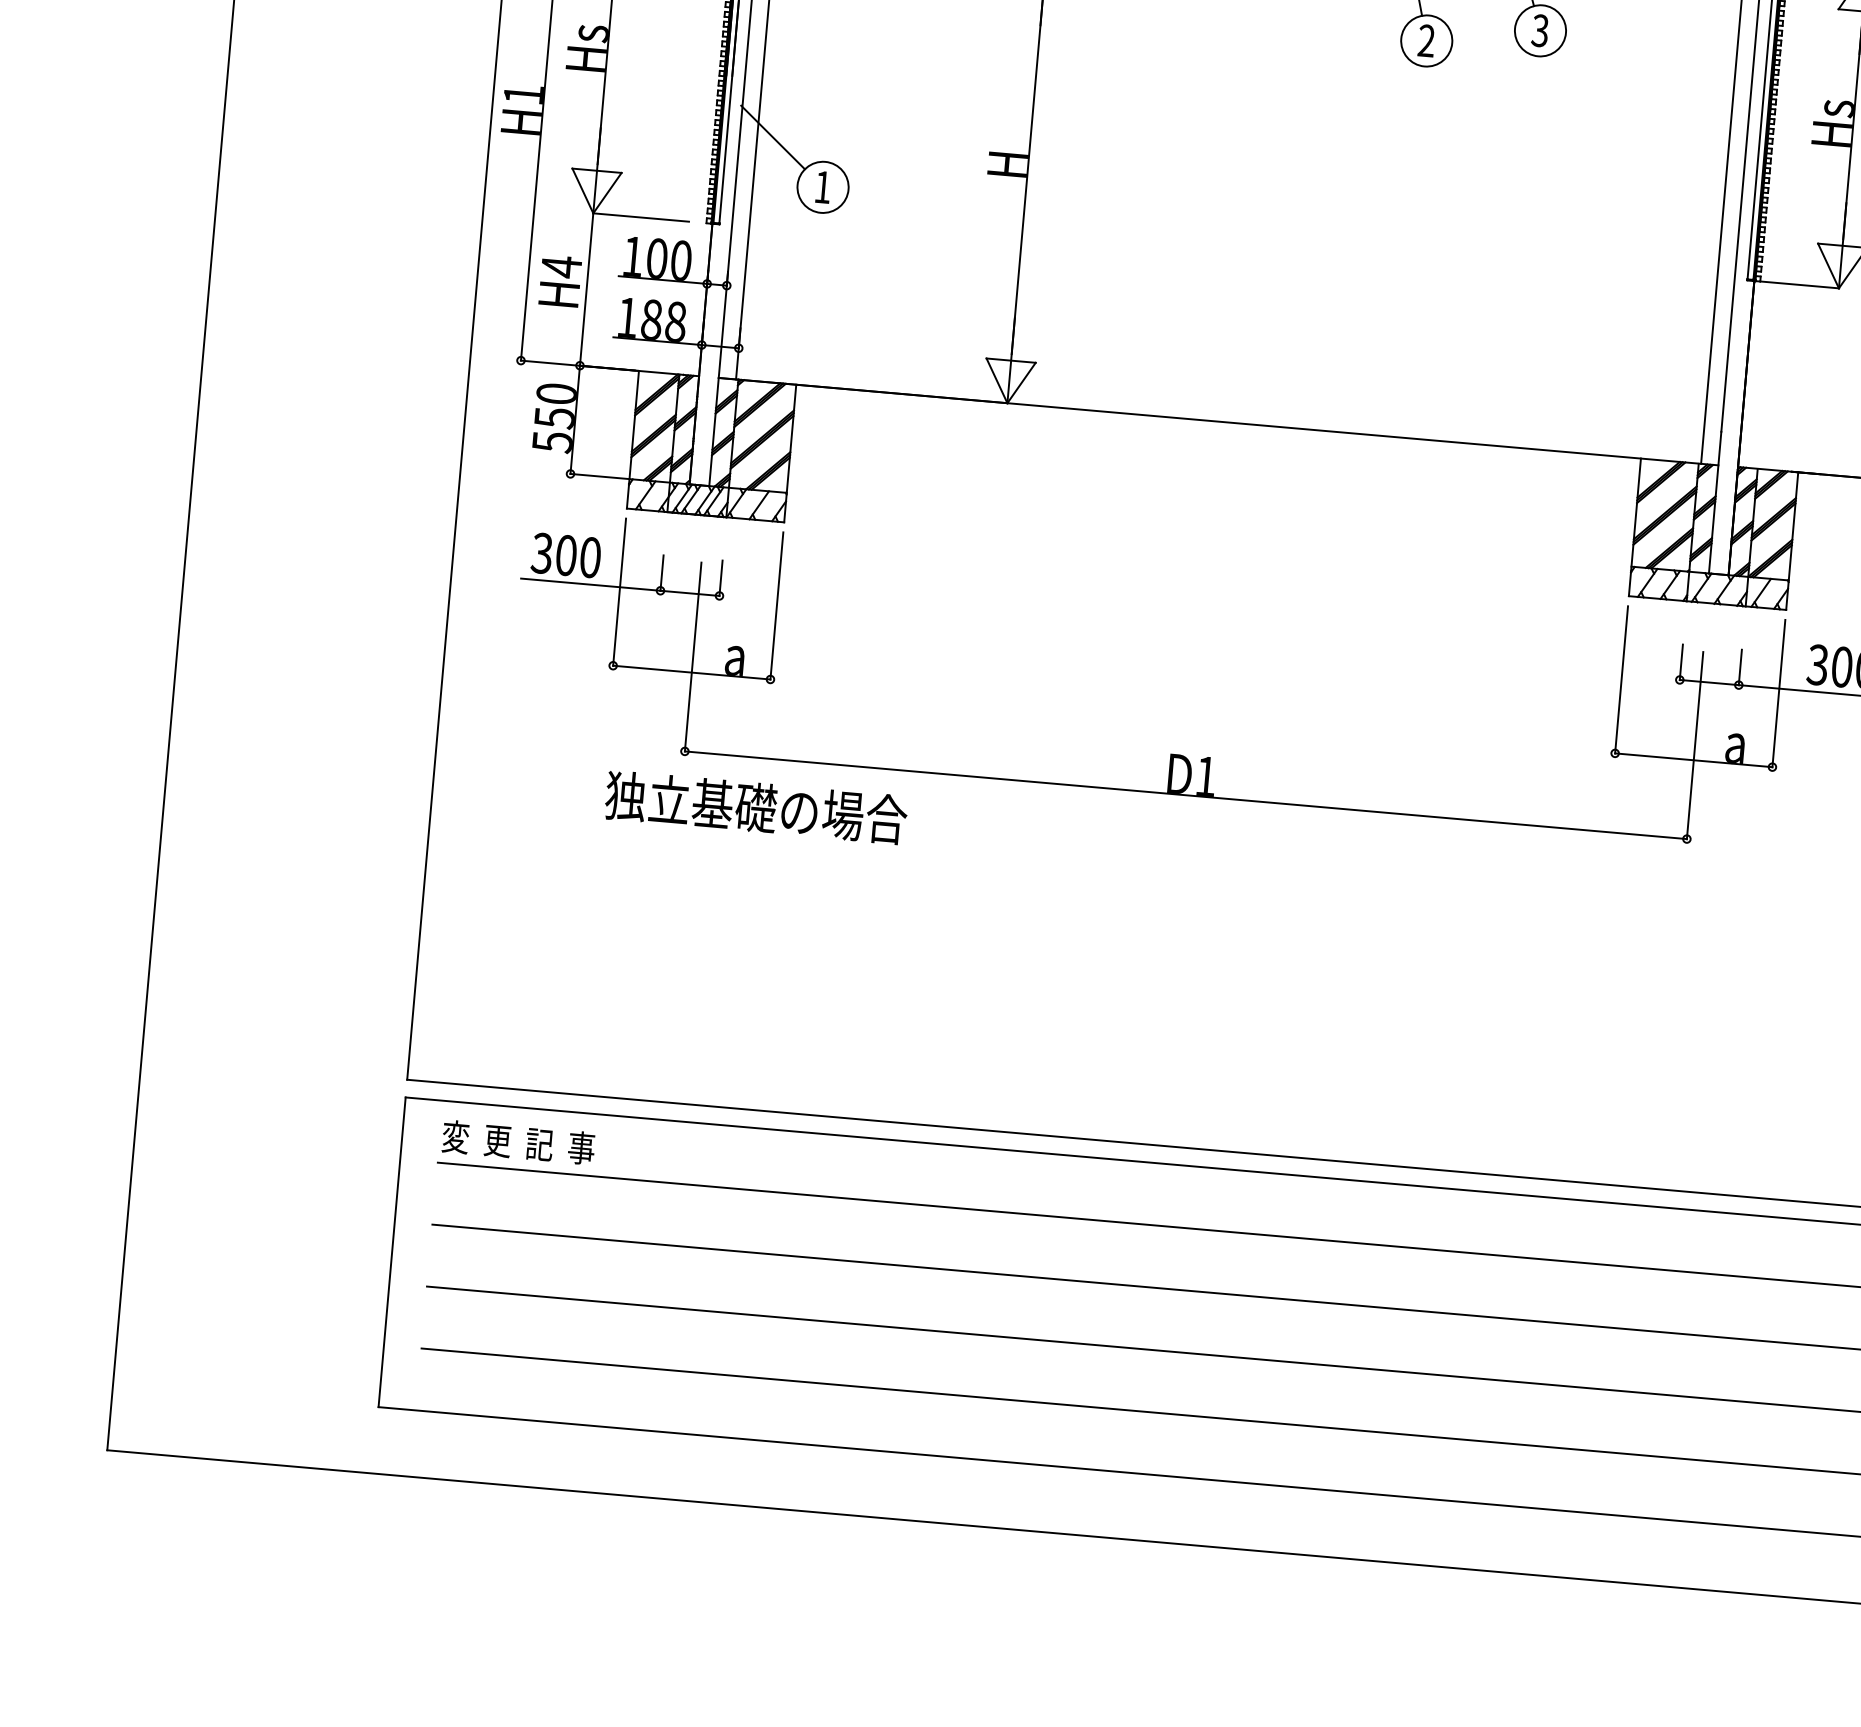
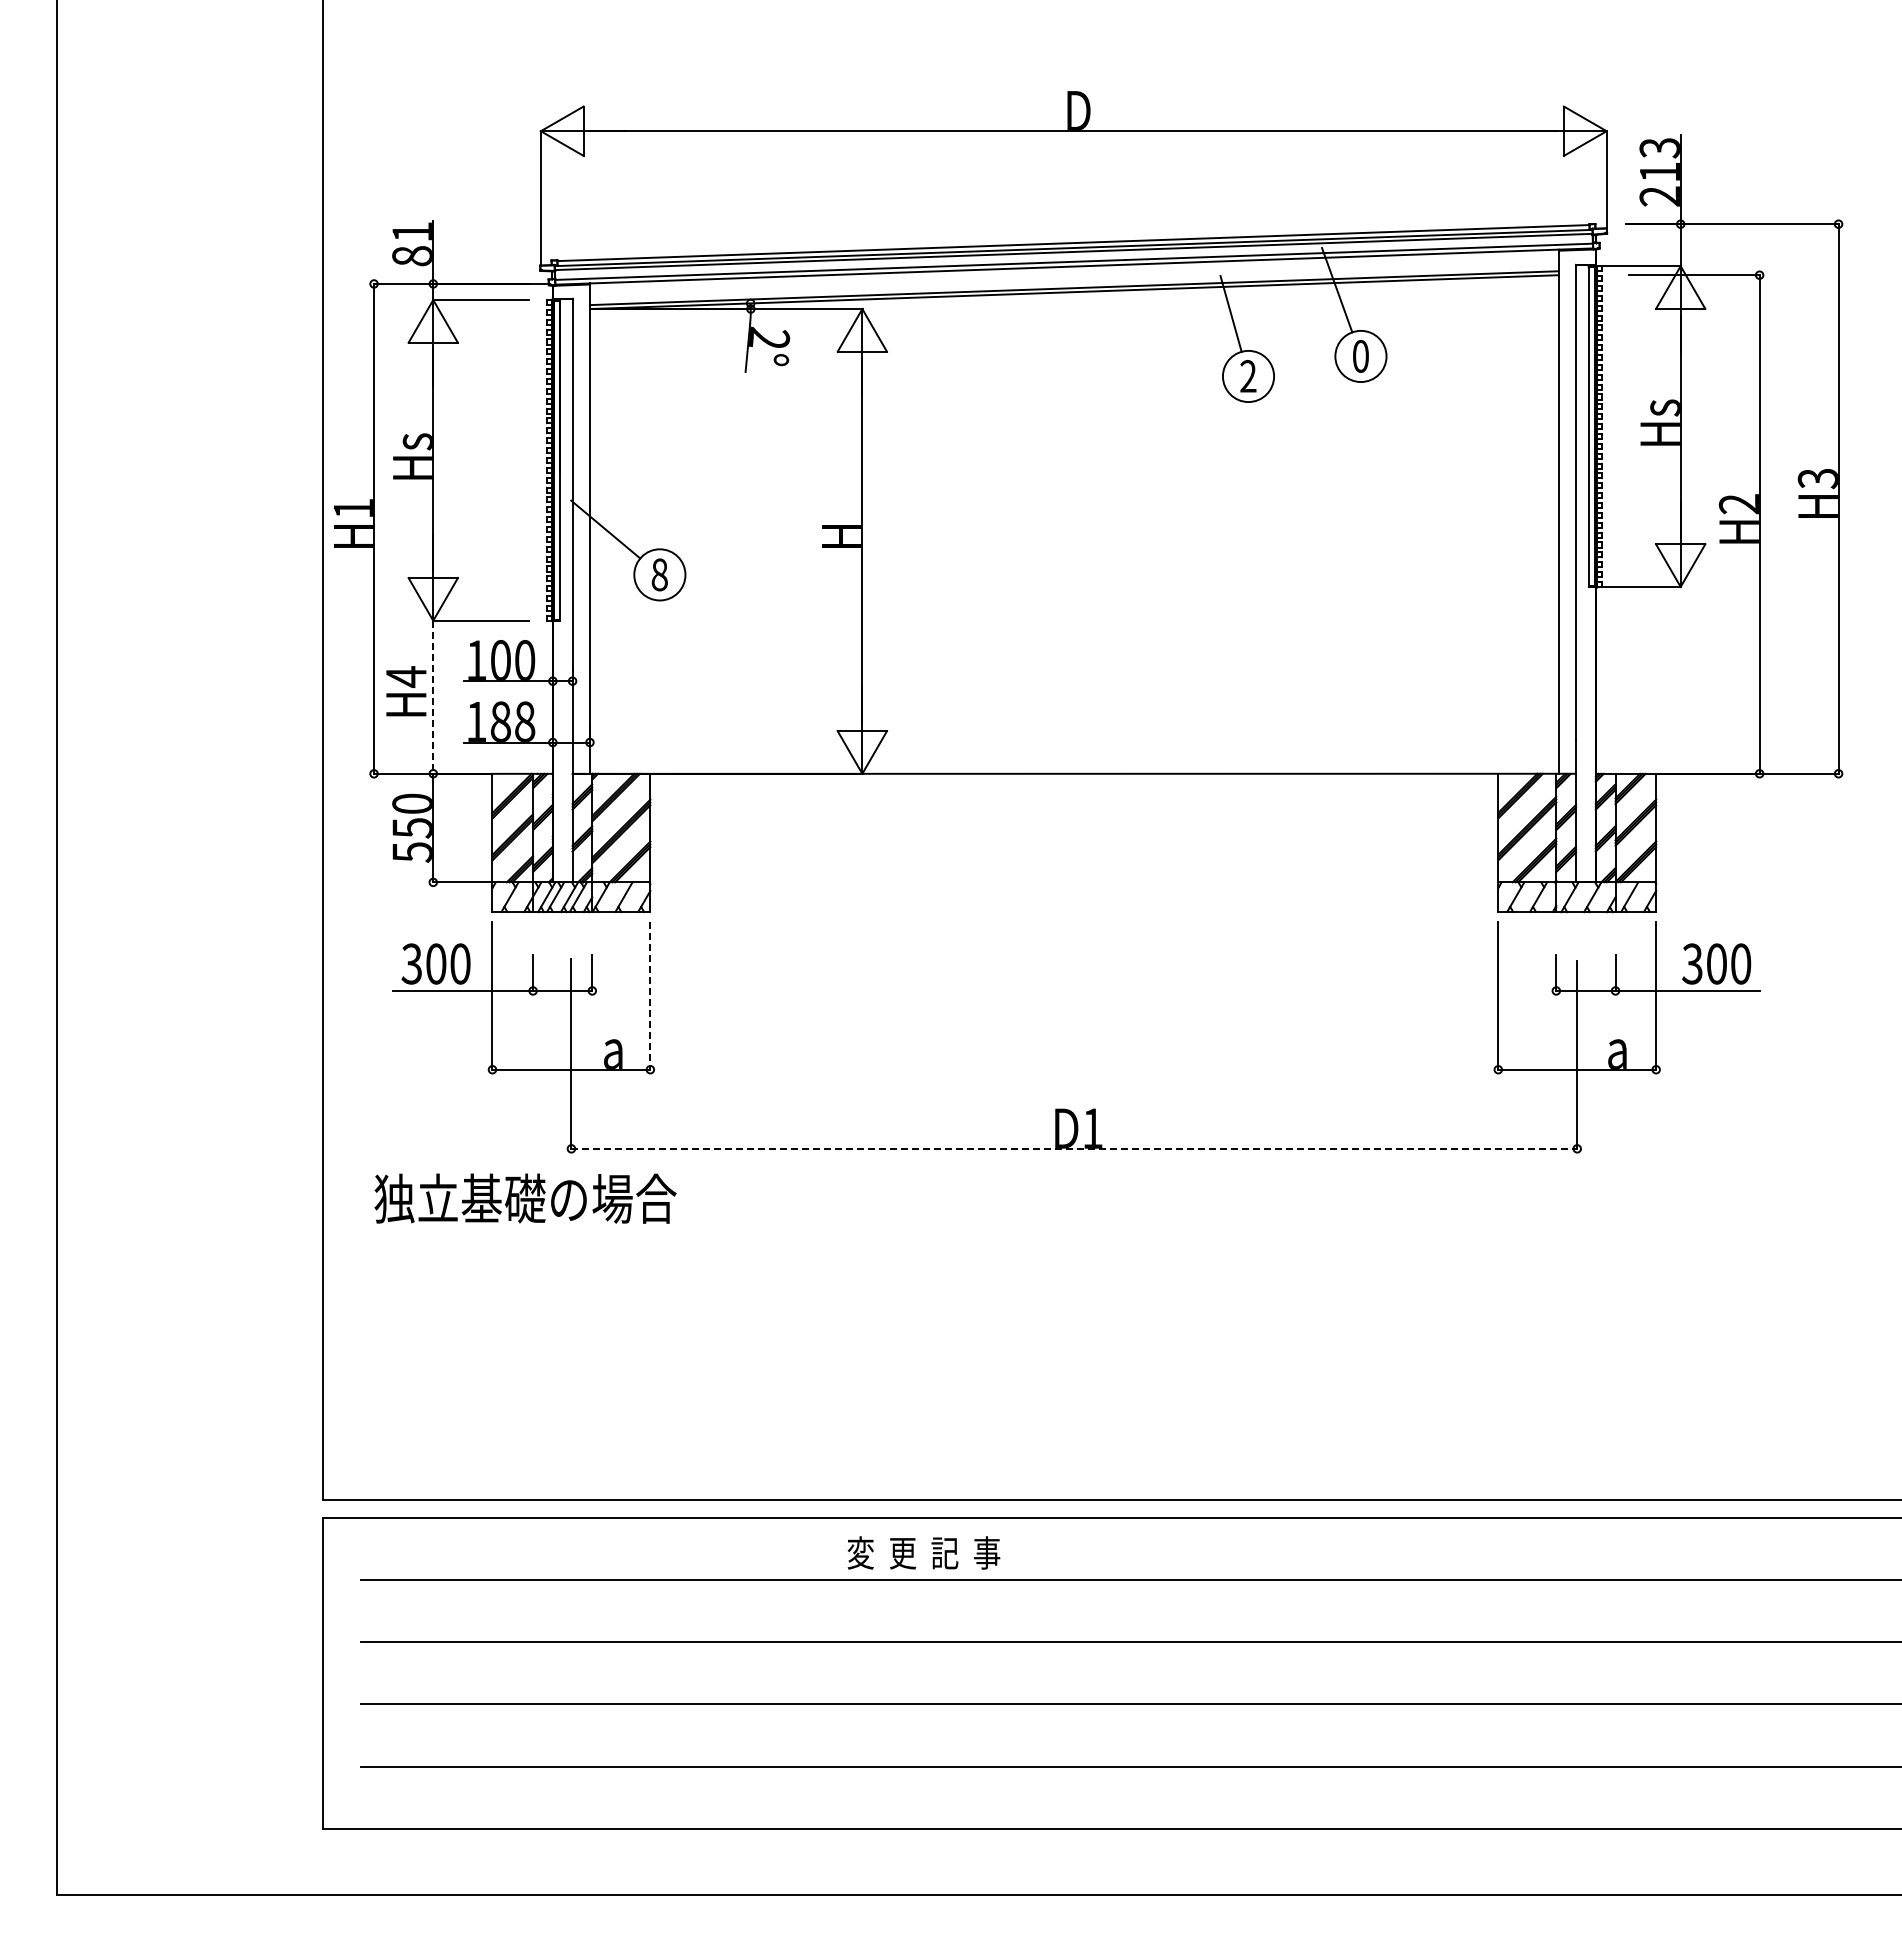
text: (1540, 30) -> (1360, 356), 3 -> 0
text: (822, 186) -> (659, 574), 1 -> 8
line: (586, 289) -> (433, 697), solid -> dashed
line: (776, 606) -> (650, 996), solid -> dashed
line: (1186, 794) -> (1074, 1148), solid -> dashed
text: (756, 807) -> (525, 1198), moved
text: (518, 1142) -> (923, 1552), moved

